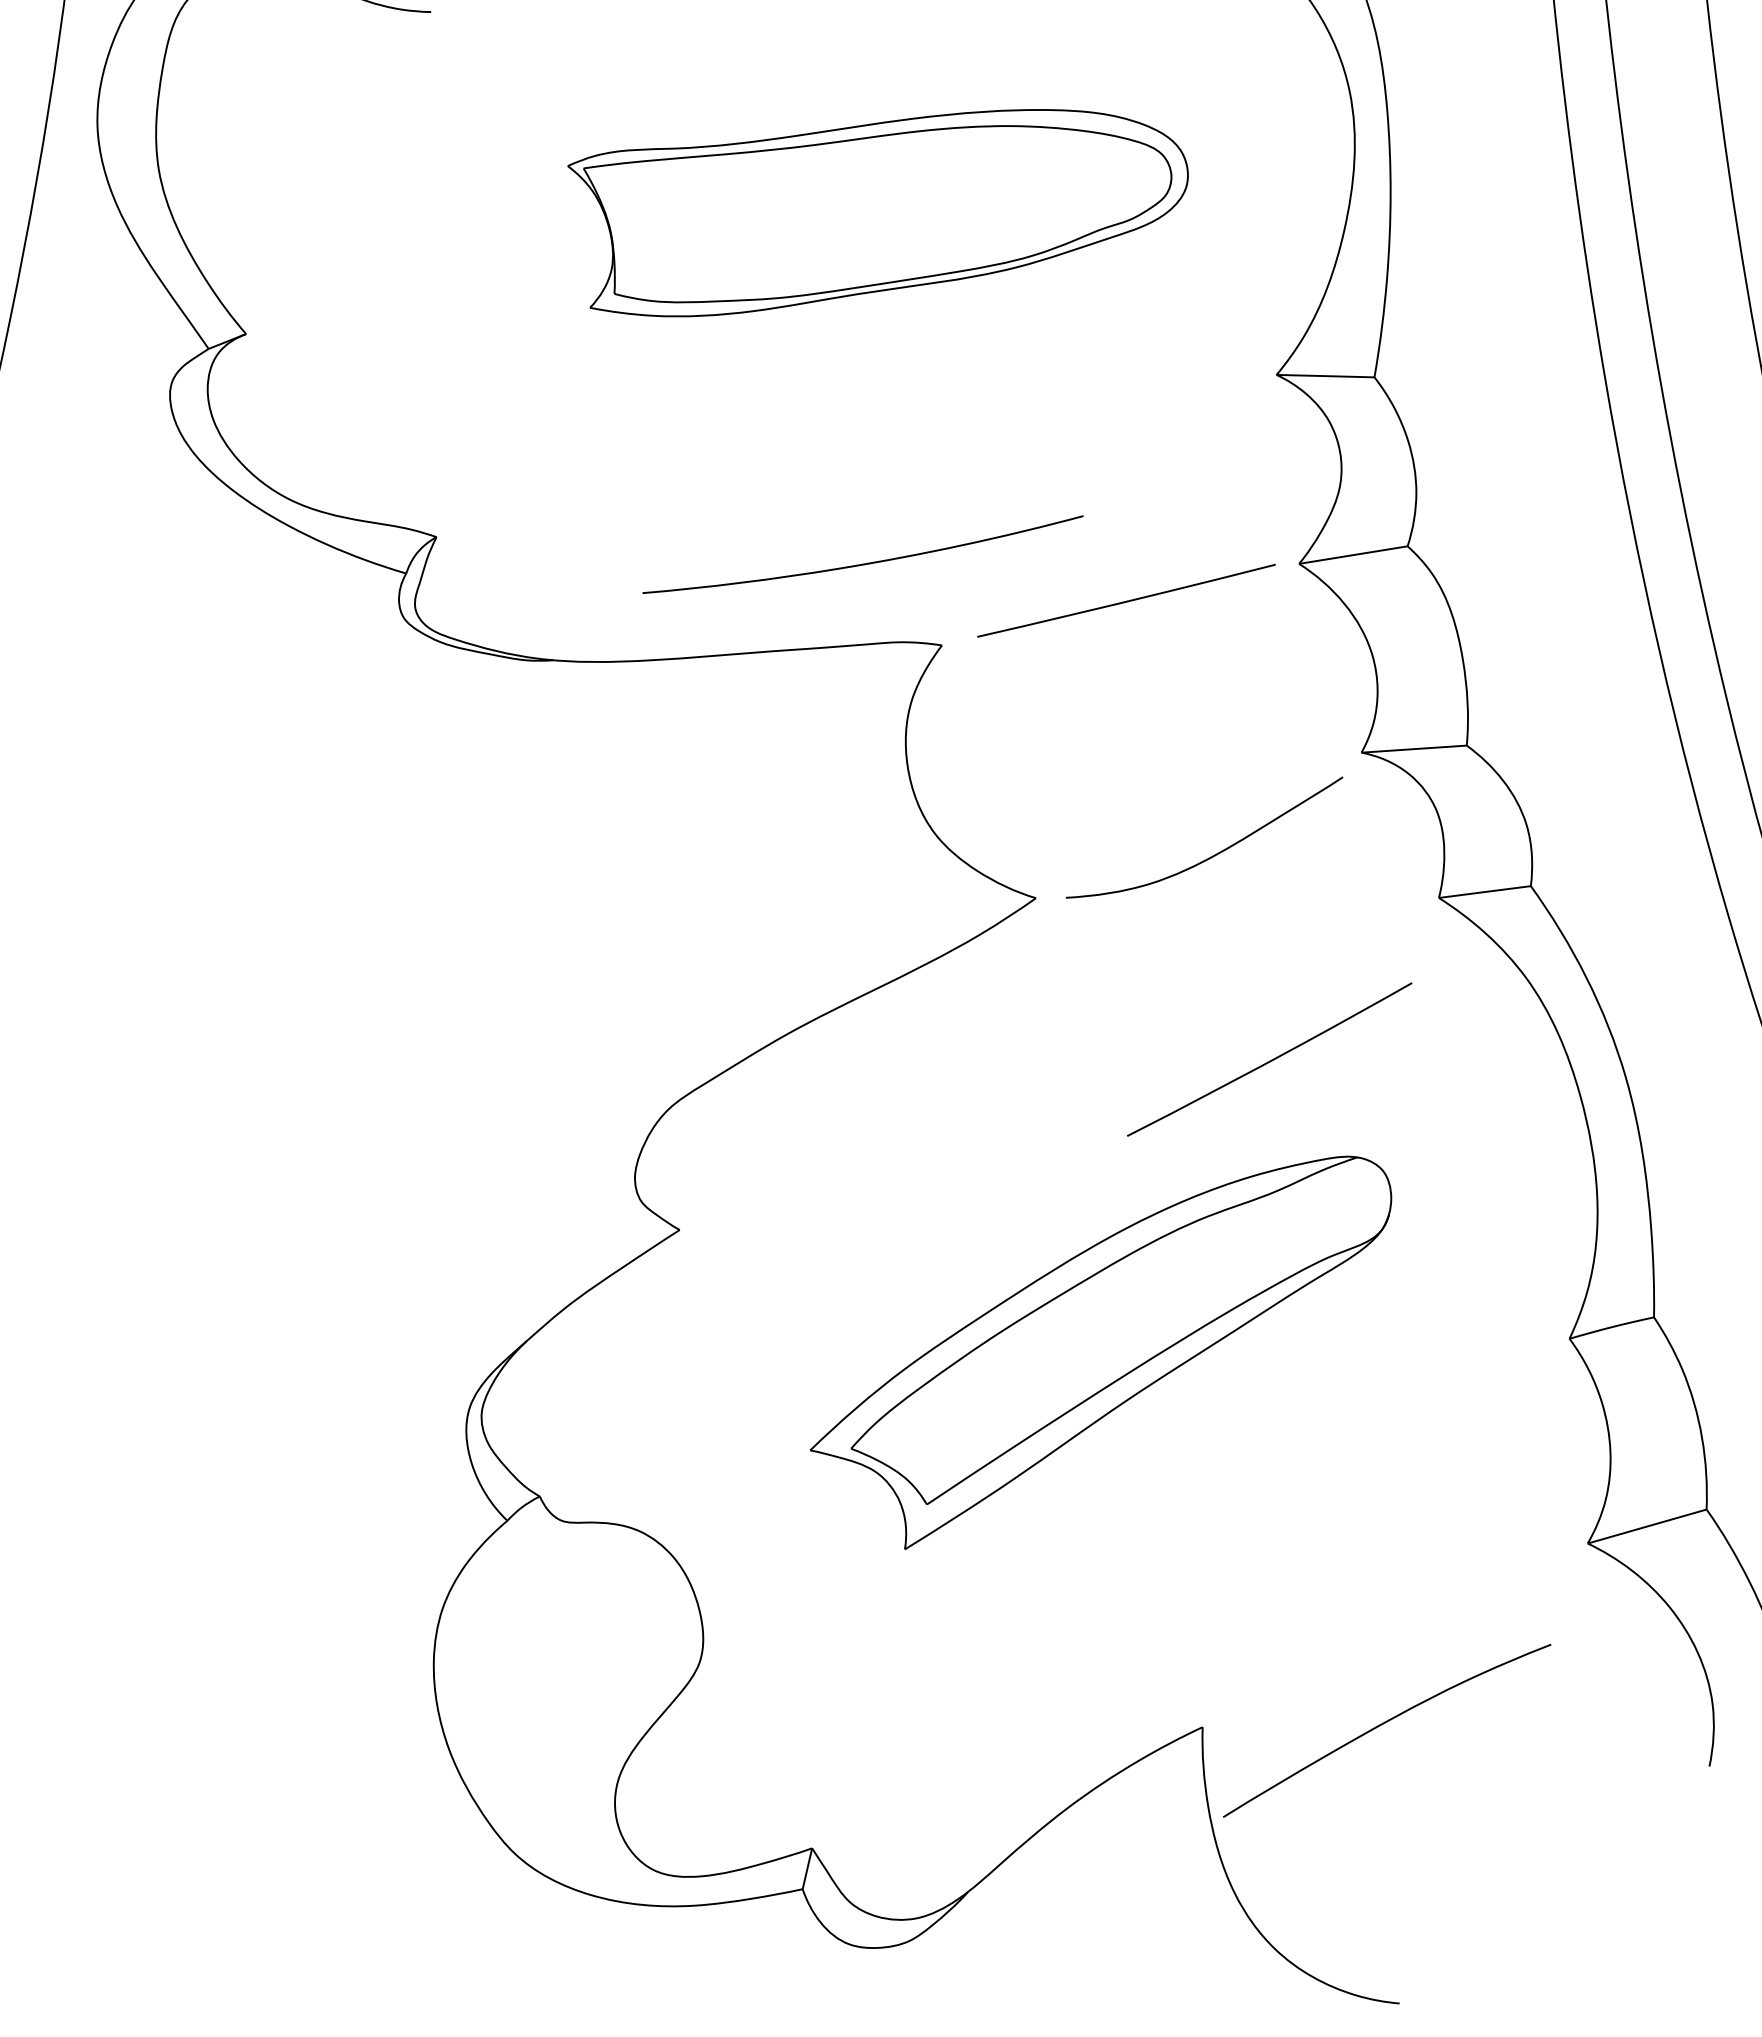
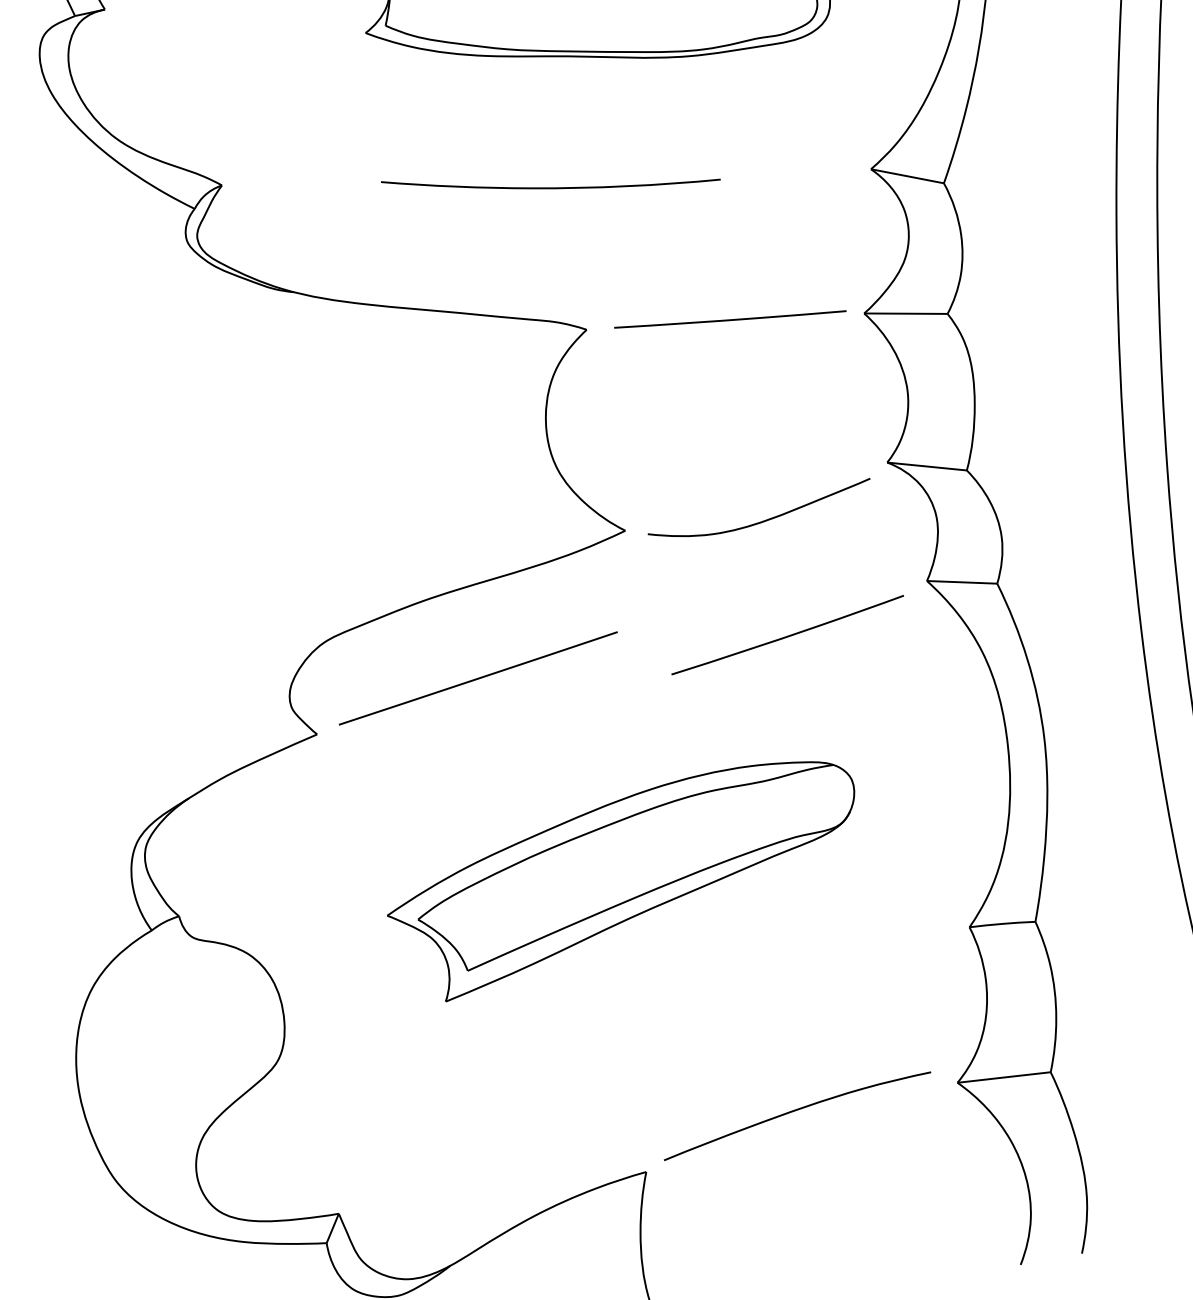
curve: (862, 563) -> (549, 187), moved
curve: (1269, 1060) -> (787, 635), moved
line: (876, 1122) -> (477, 678), added
curve: (1383, 1724) -> (795, 1111), moved

